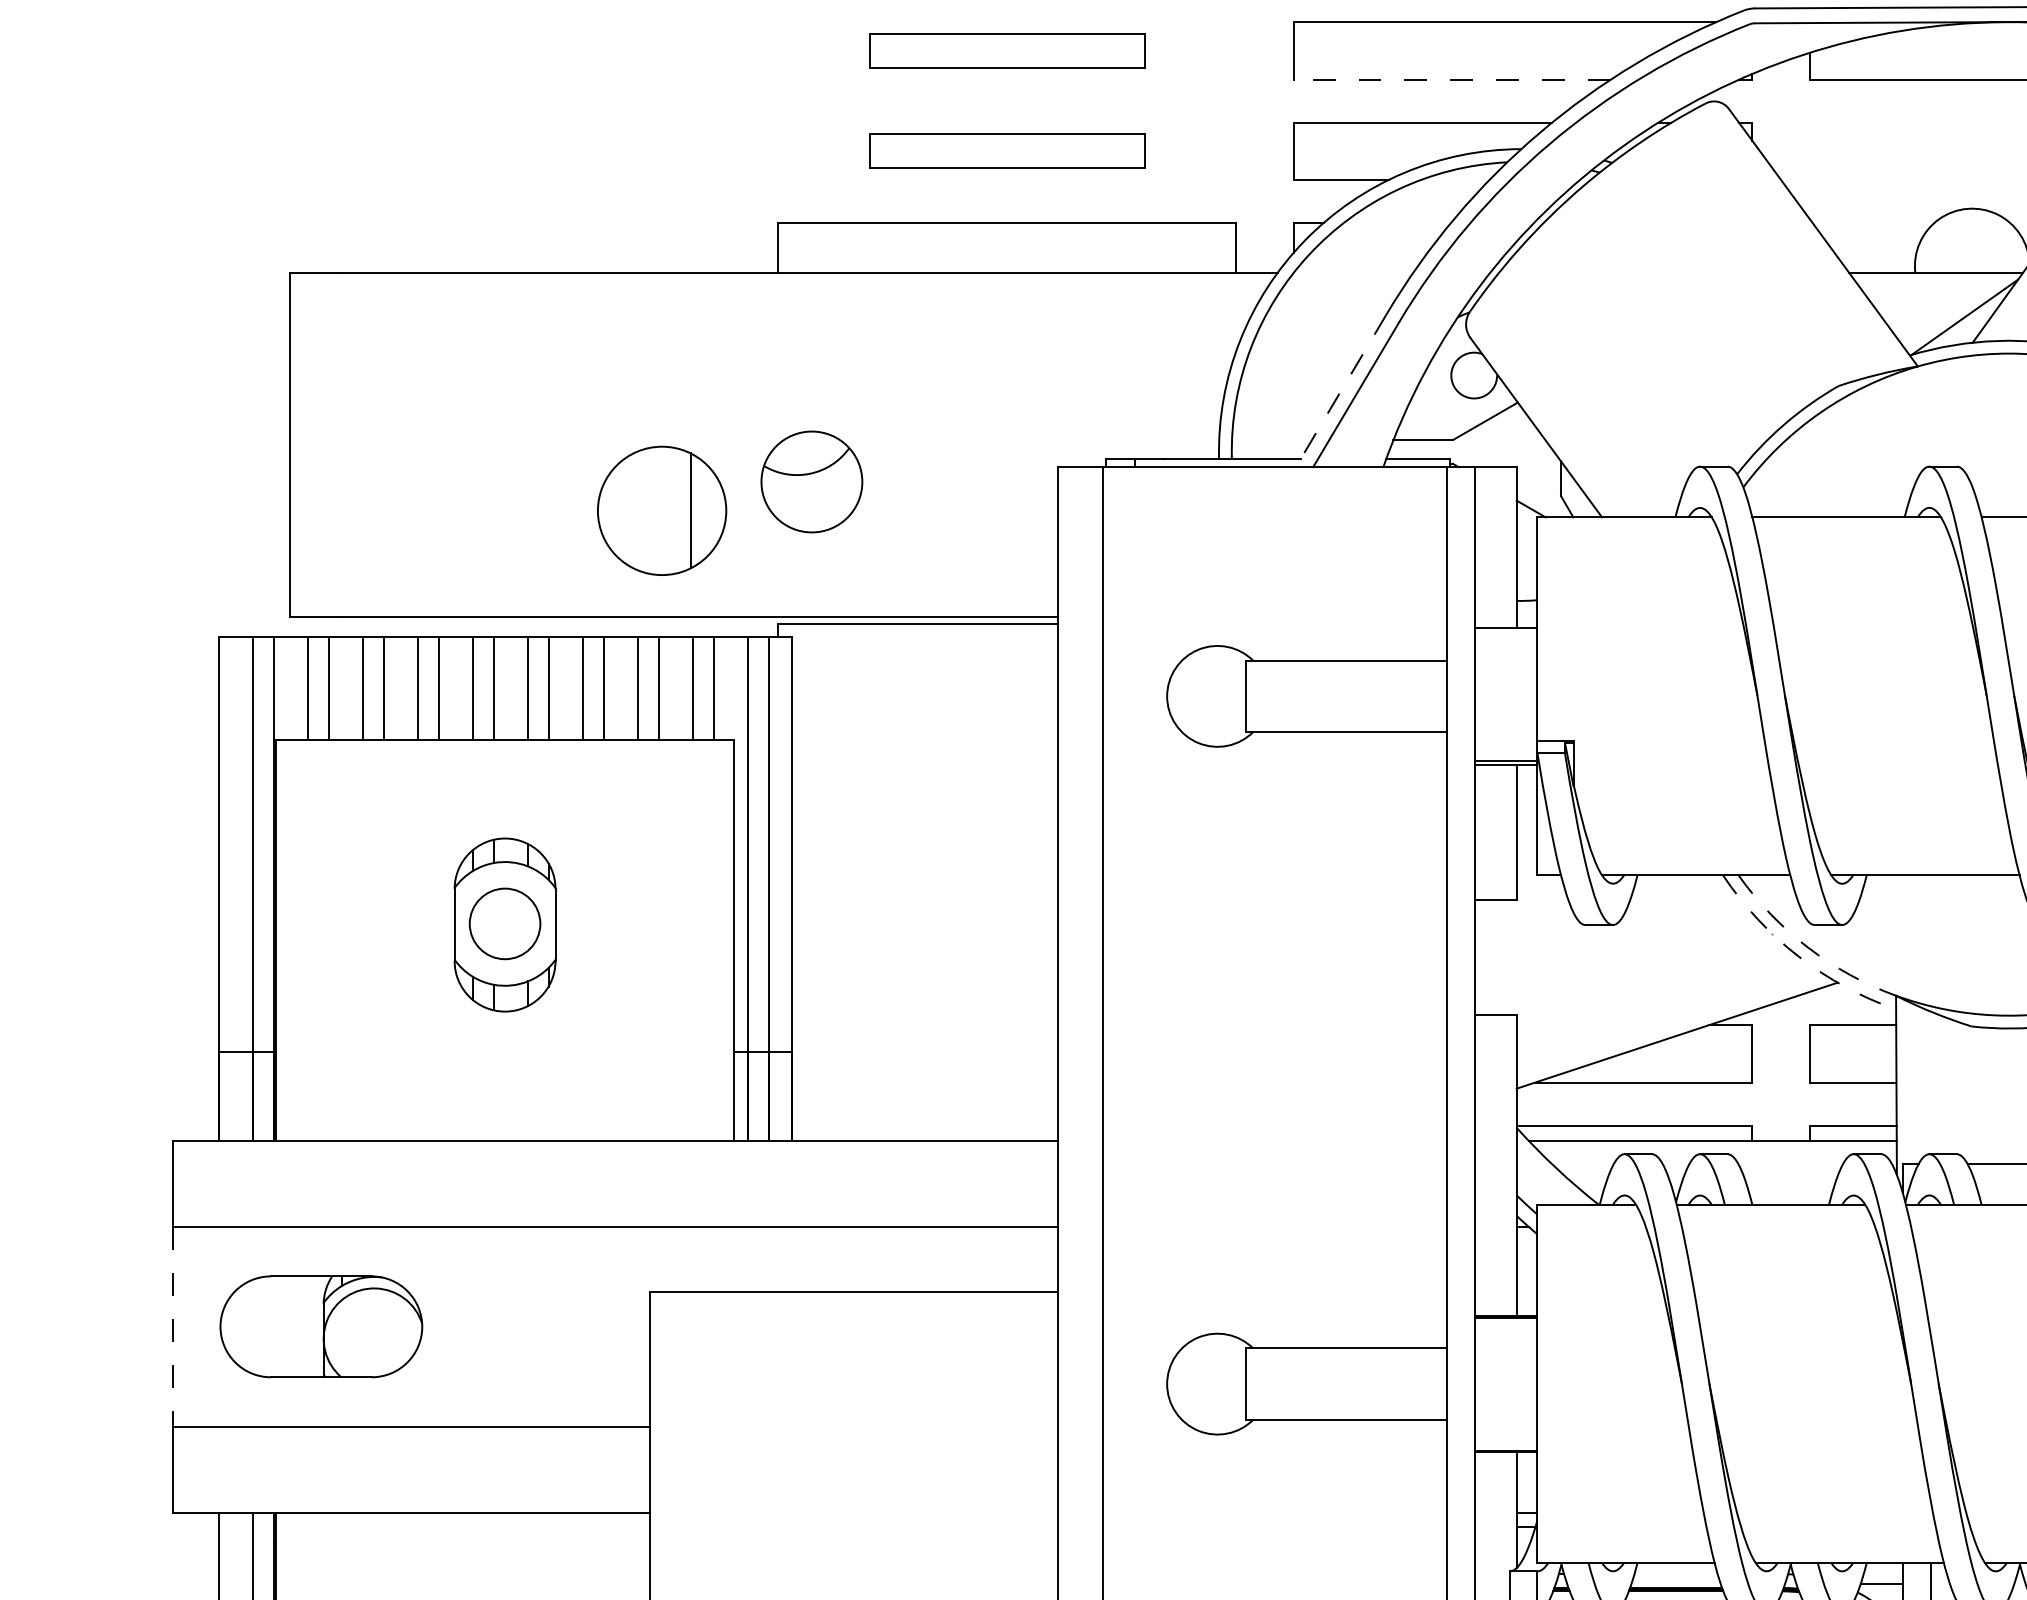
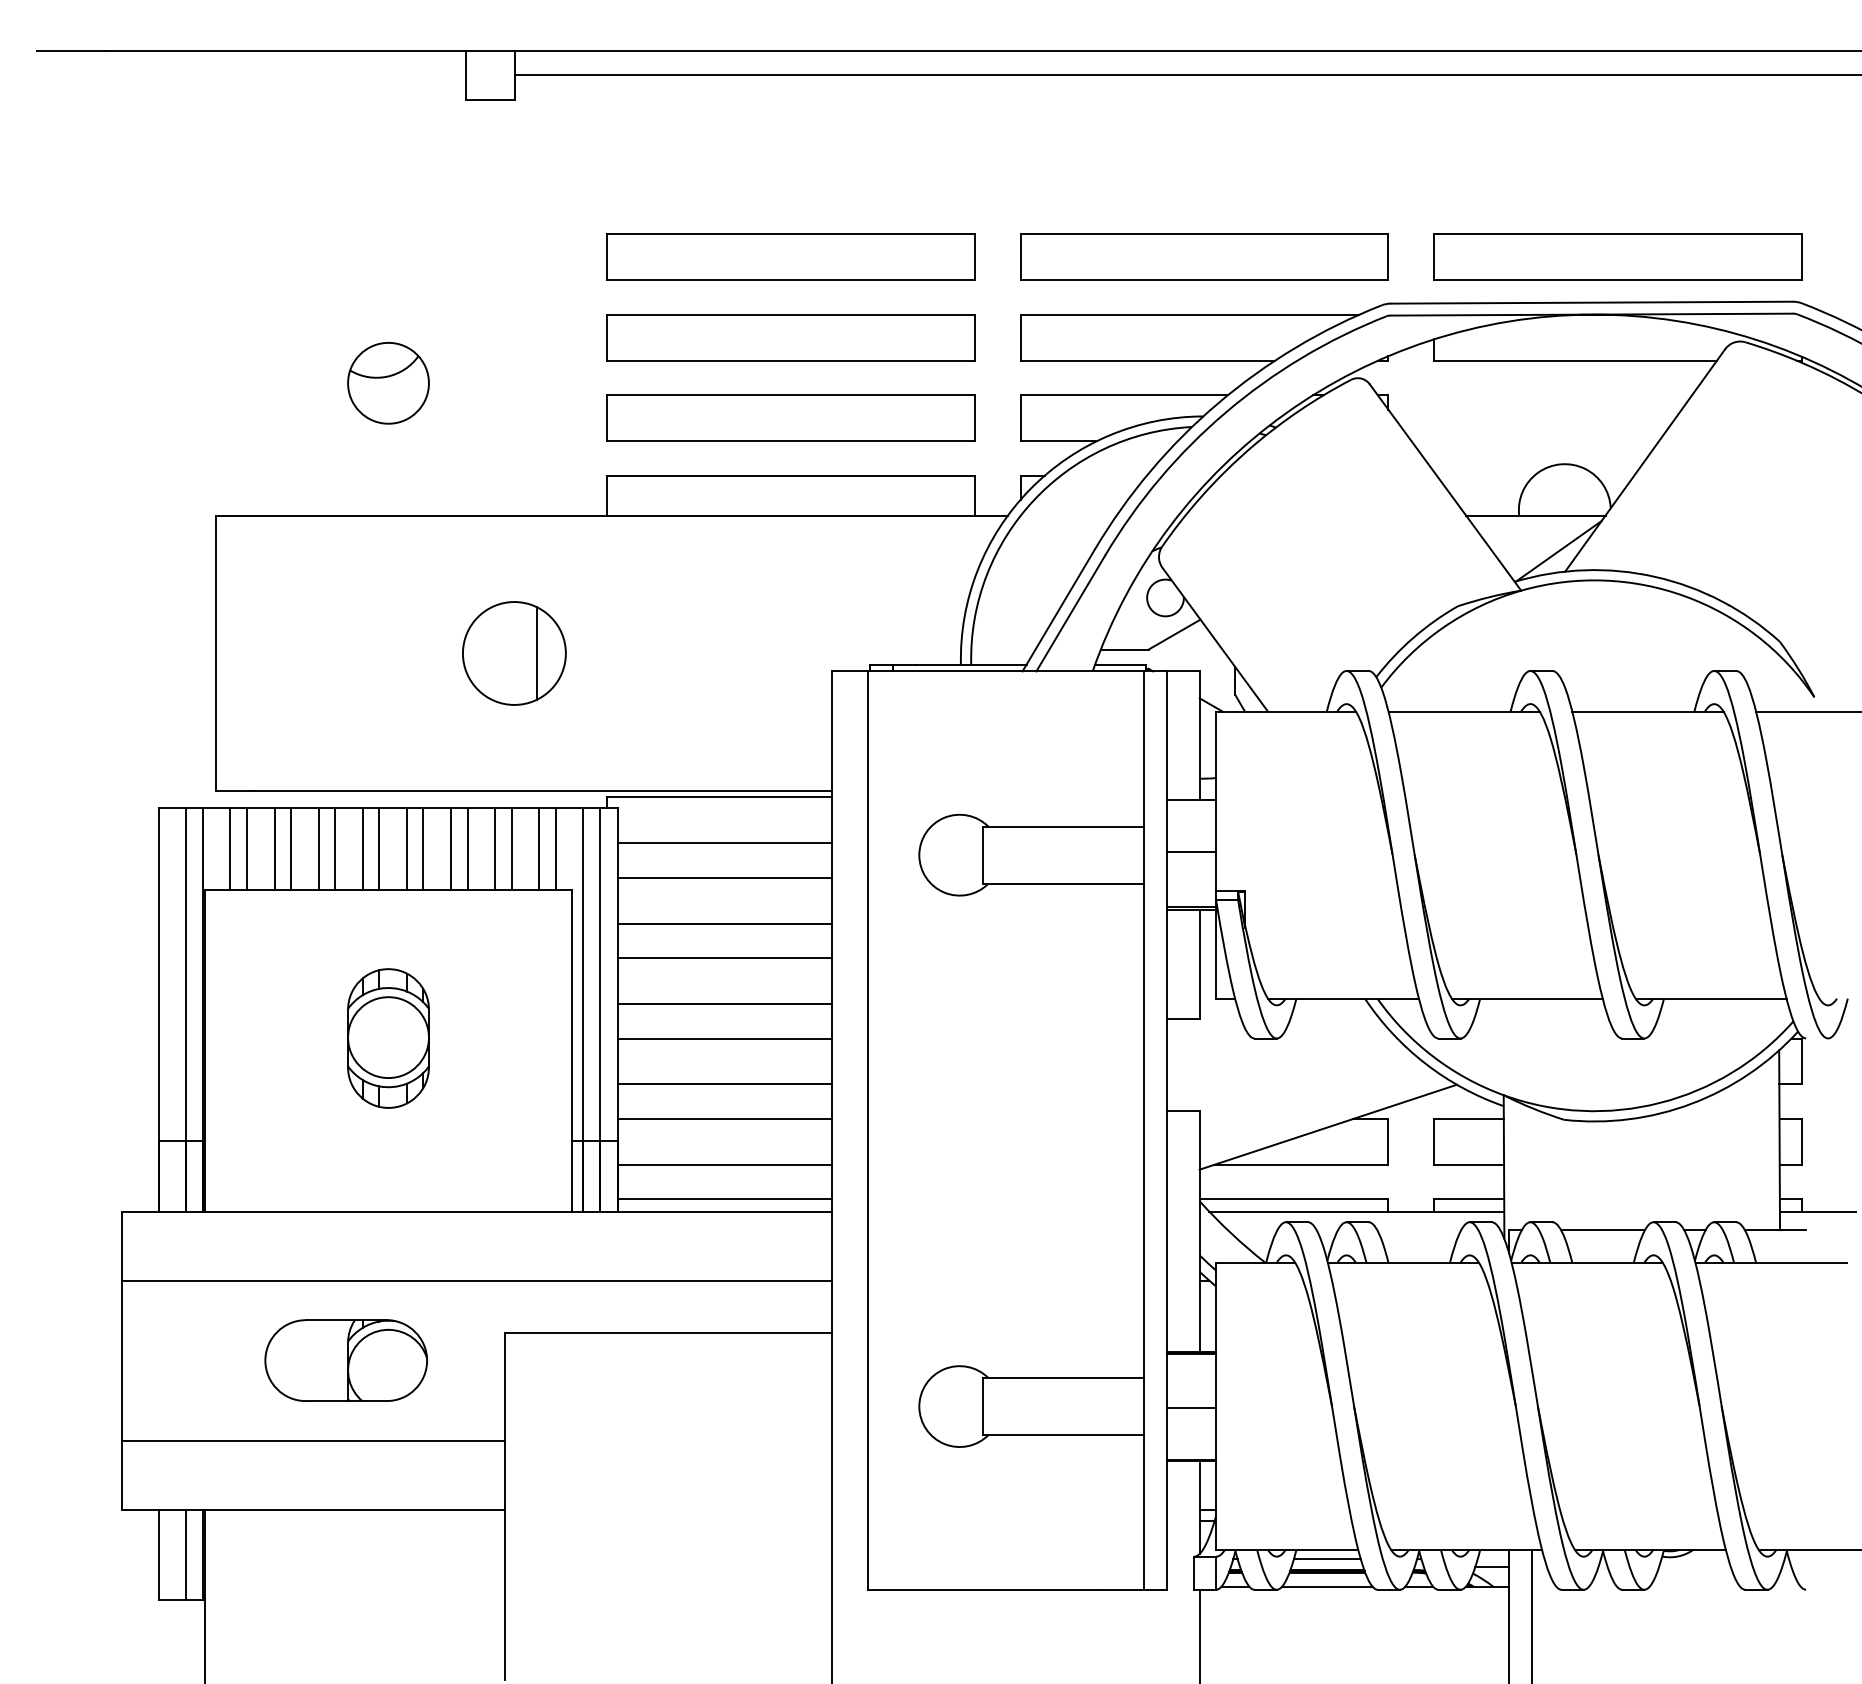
part: (1006, 50) -> (790, 337), size x1.67
line: (1451, 79) -> (1147, 360), dashed -> solid
part: (1006, 150) -> (790, 417), size x1.67
line: (1340, 391) -> (1058, 610), dashed -> solid
part: (811, 482) -> (388, 383), moved
part: (662, 510) -> (514, 653), moved
line: (925, 681) -> (725, 843), added
line: (1506, 691) -> (1191, 851), added
line: (925, 724) -> (725, 877), added
line: (925, 781) -> (725, 923), added
line: (925, 825) -> (725, 958), added
line: (925, 882) -> (725, 1004), added
circle: (505, 923) -> (388, 1037), size x1.43
line: (925, 925) -> (725, 1038), added
arc: (1808, 947) -> (1433, 1056), dashed -> solid
arc: (1798, 956) -> (1425, 1063), dashed -> solid
line: (925, 982) -> (725, 1084), added
line: (925, 1024) -> (725, 1118), added
line: (925, 1082) -> (725, 1164), added
line: (925, 1125) -> (725, 1199), added
line: (173, 1326) -> (122, 1360), dashed -> solid
part: (320, 1326) -> (345, 1360), moved
line: (1506, 1385) -> (1191, 1407), added
line: (1676, 1573) -> (1327, 1558), added

